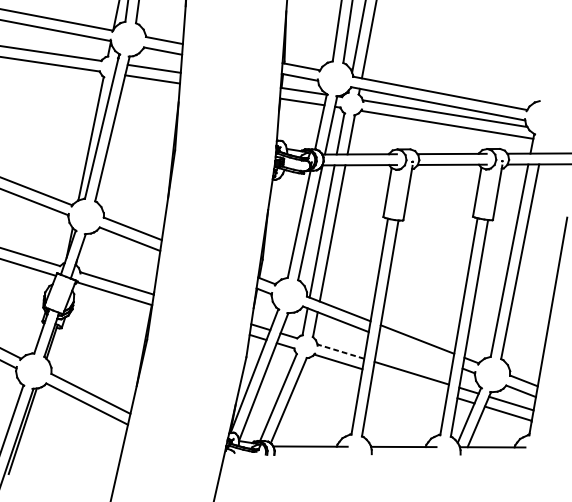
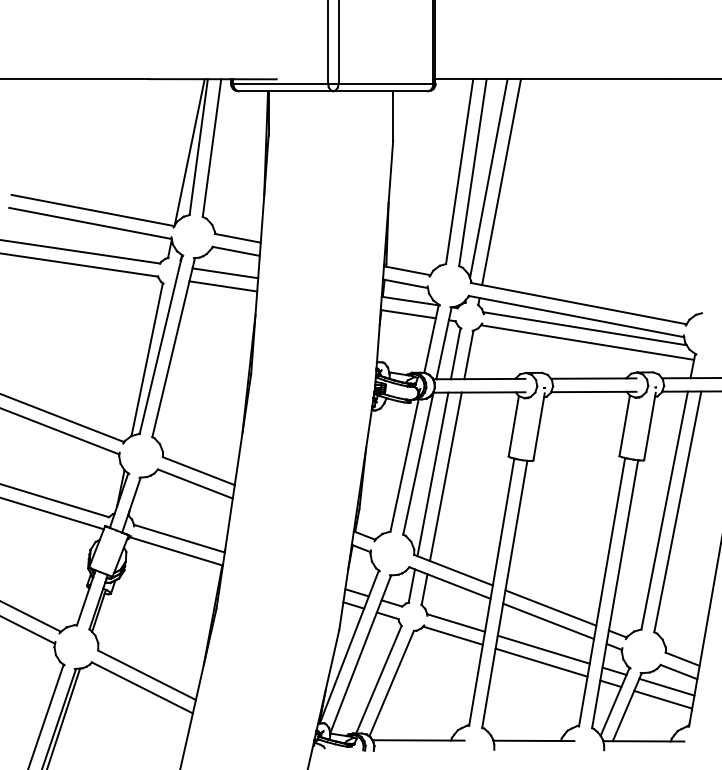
line: (415, 350) -> (548, 621), added
line: (340, 351) -> (455, 622), dashed -> solid
line: (409, 383) -> (541, 662), added

